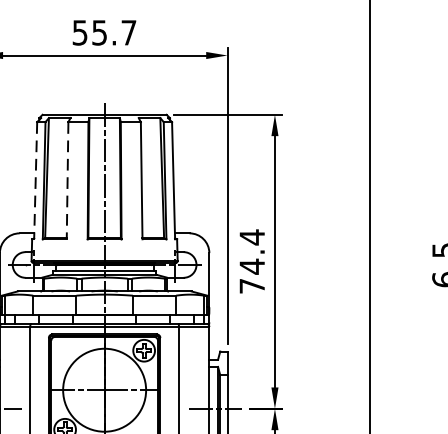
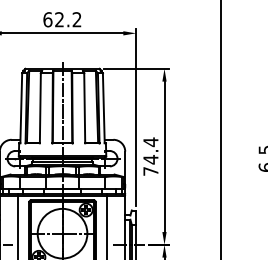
text: (104, 32) -> (62, 19), 55.7 -> 62.2
line: (36, 181) -> (21, 108), dashed -> solid
line: (67, 181) -> (40, 108), dashed -> solid

